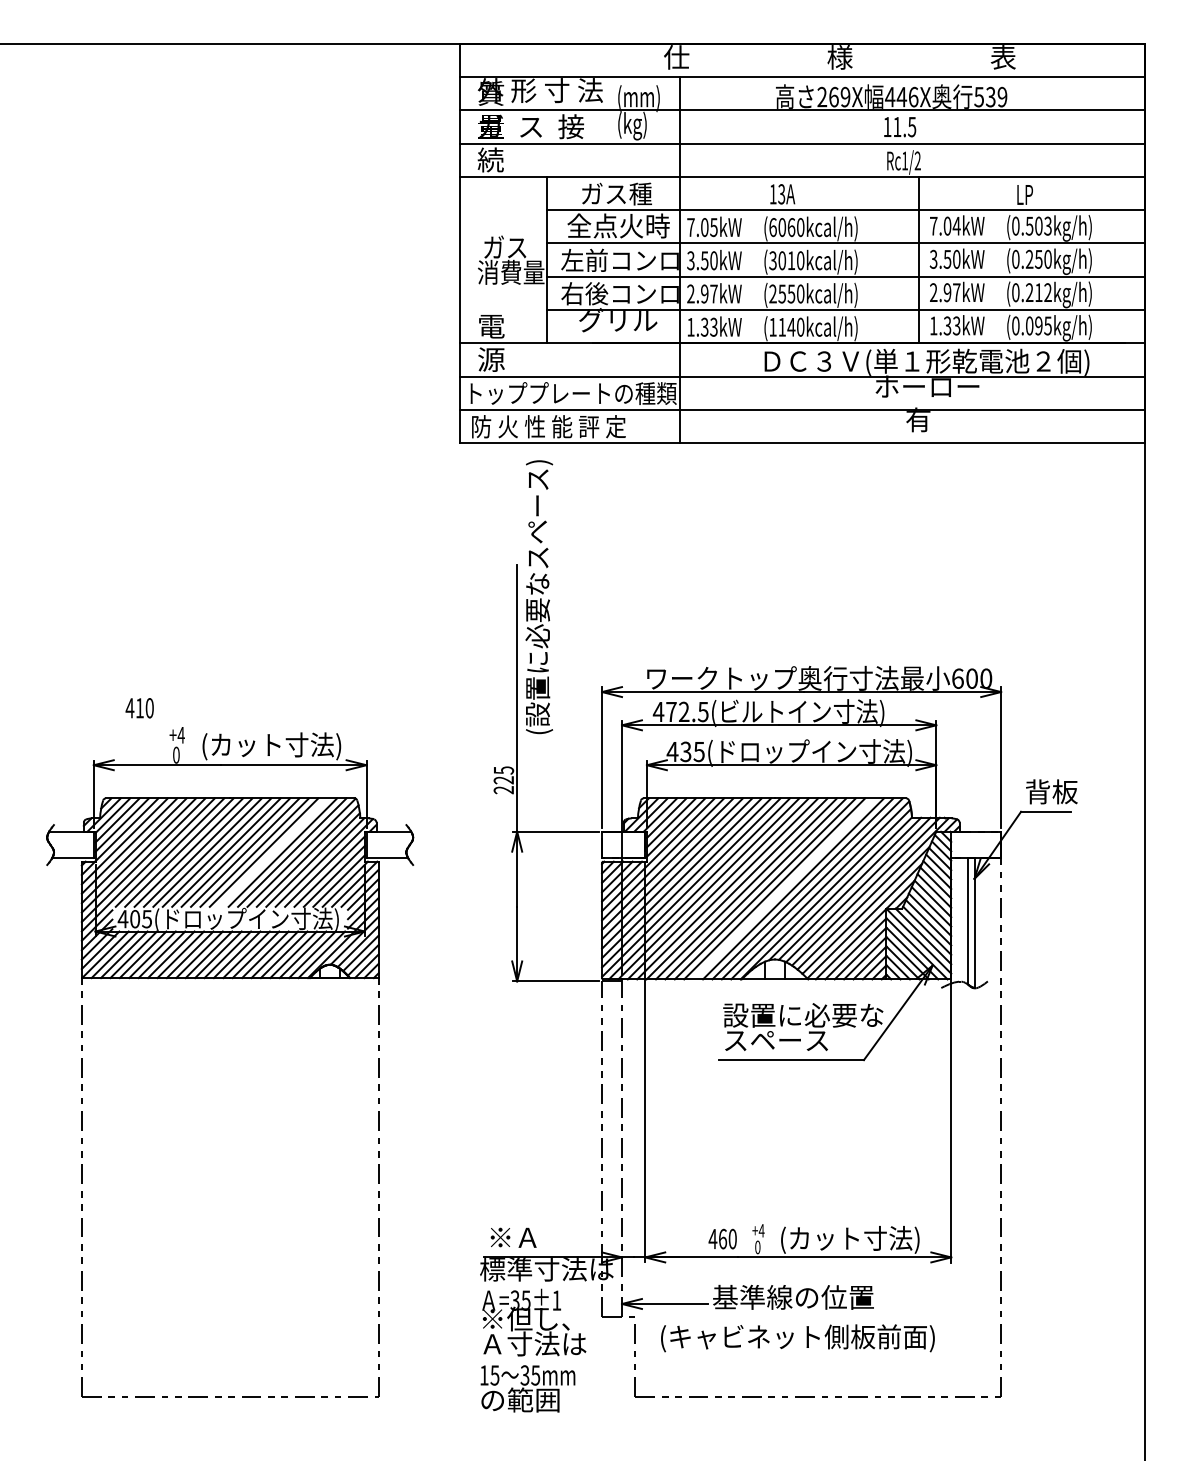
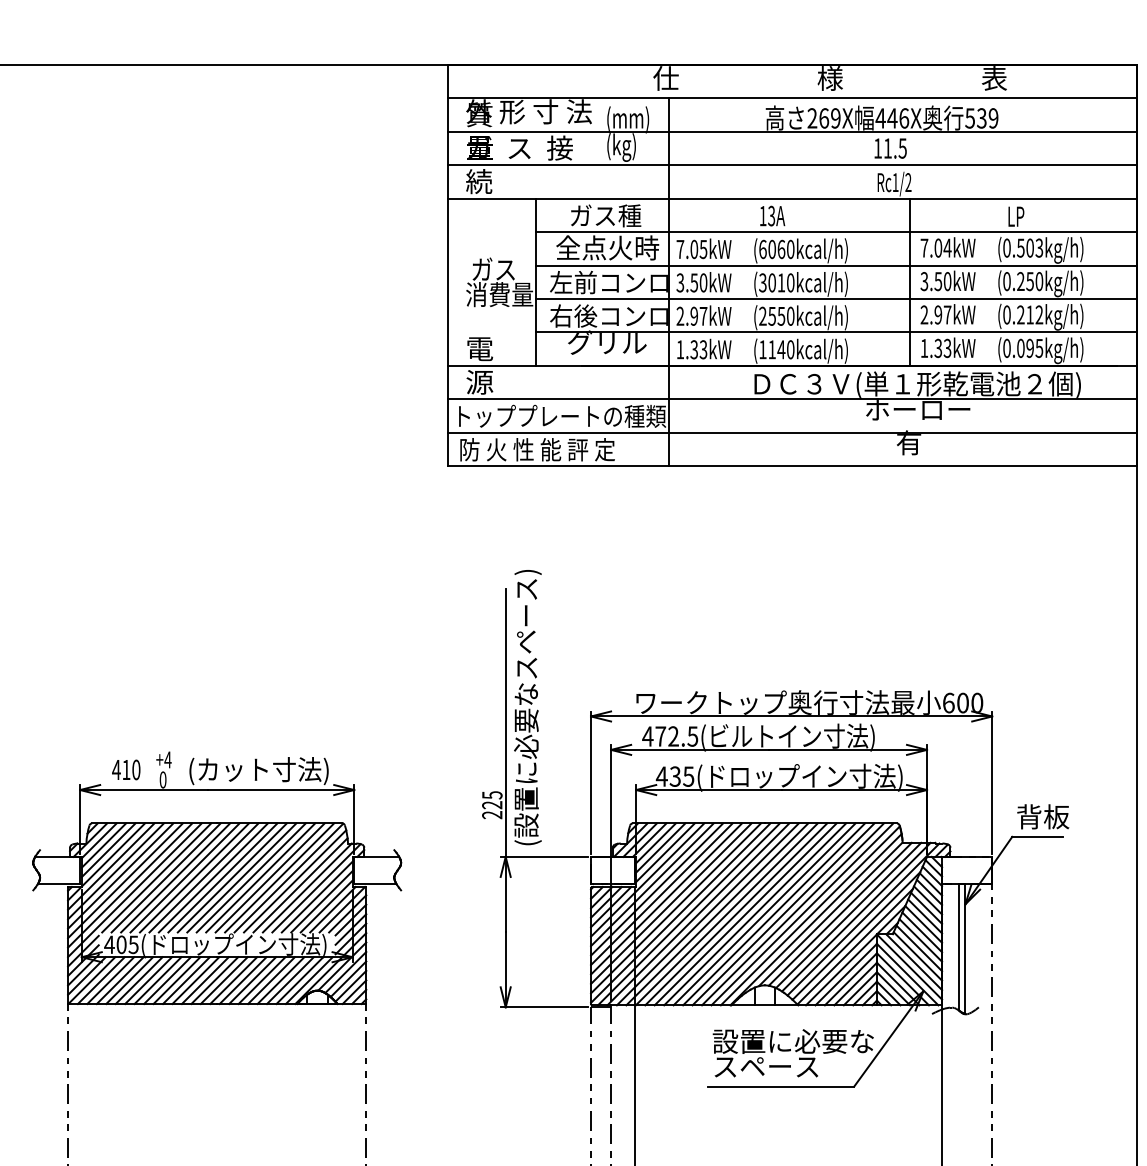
text: (539, 597) -> (528, 707), moved
text: (139, 708) -> (126, 770), moved
line: (273, 852) -> (260, 877), added
line: (783, 888) -> (773, 913), added

